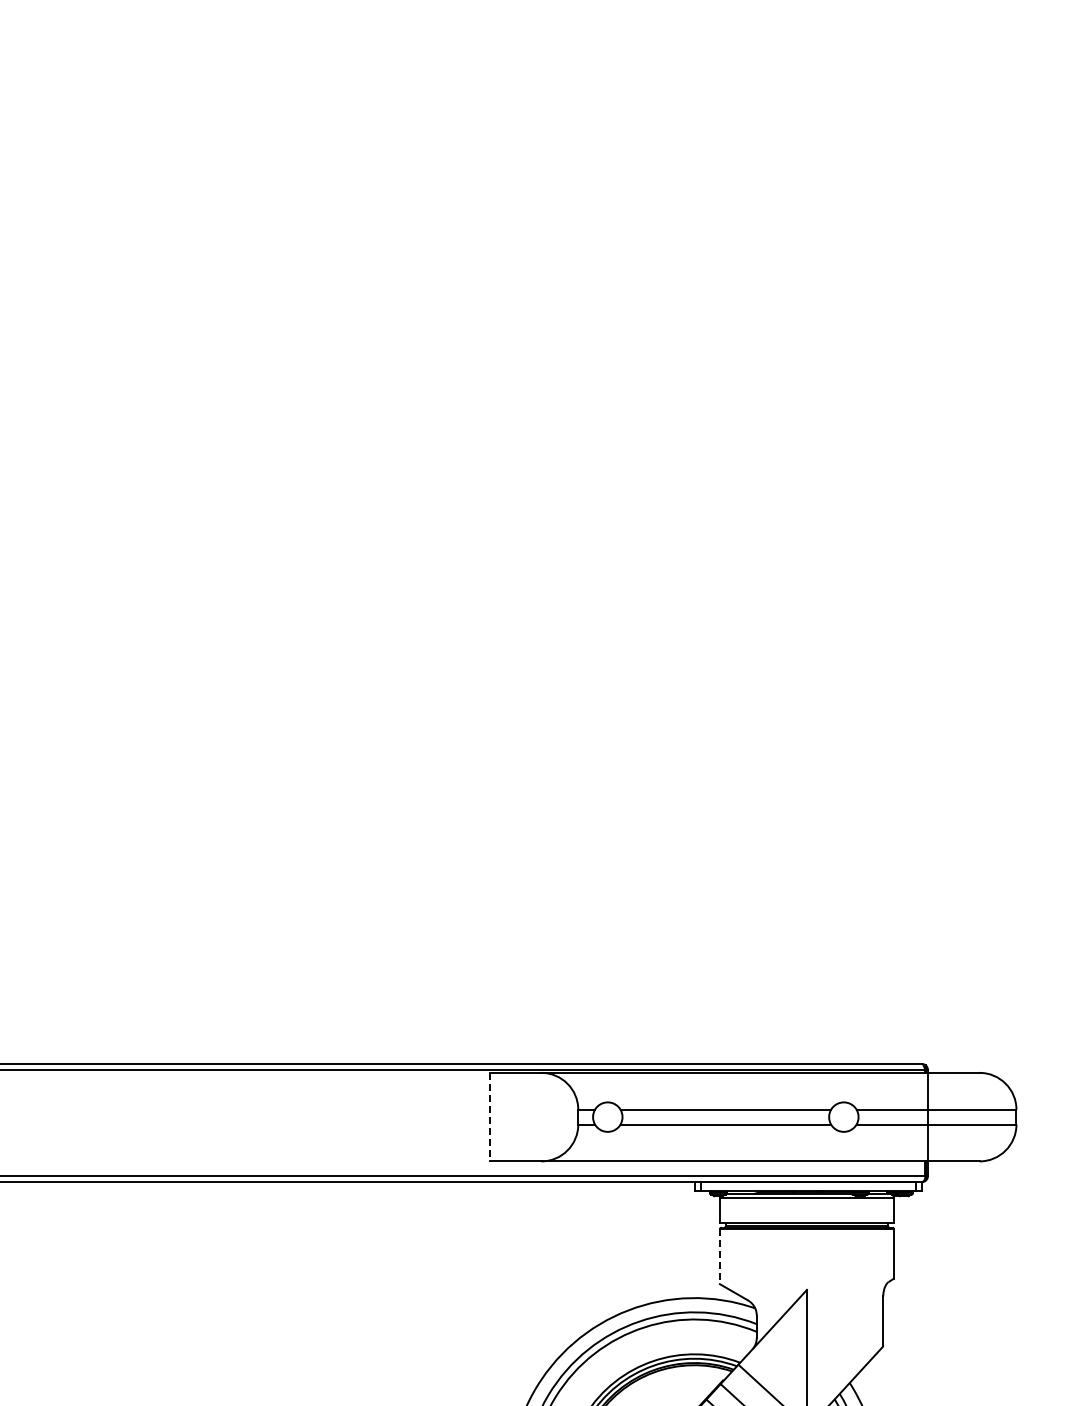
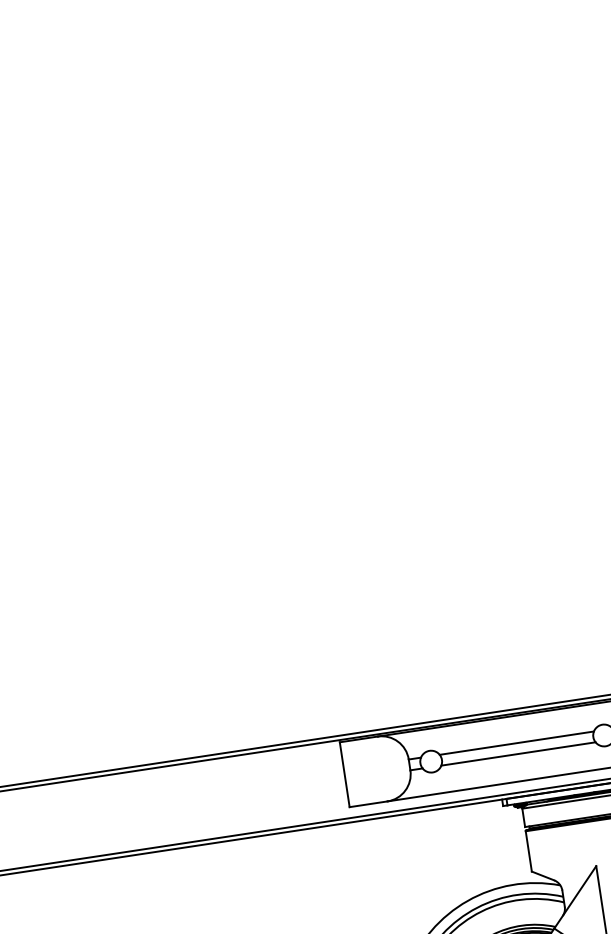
line: (489, 1117) -> (344, 775), dashed -> solid
line: (719, 1256) -> (528, 851), dashed -> solid

